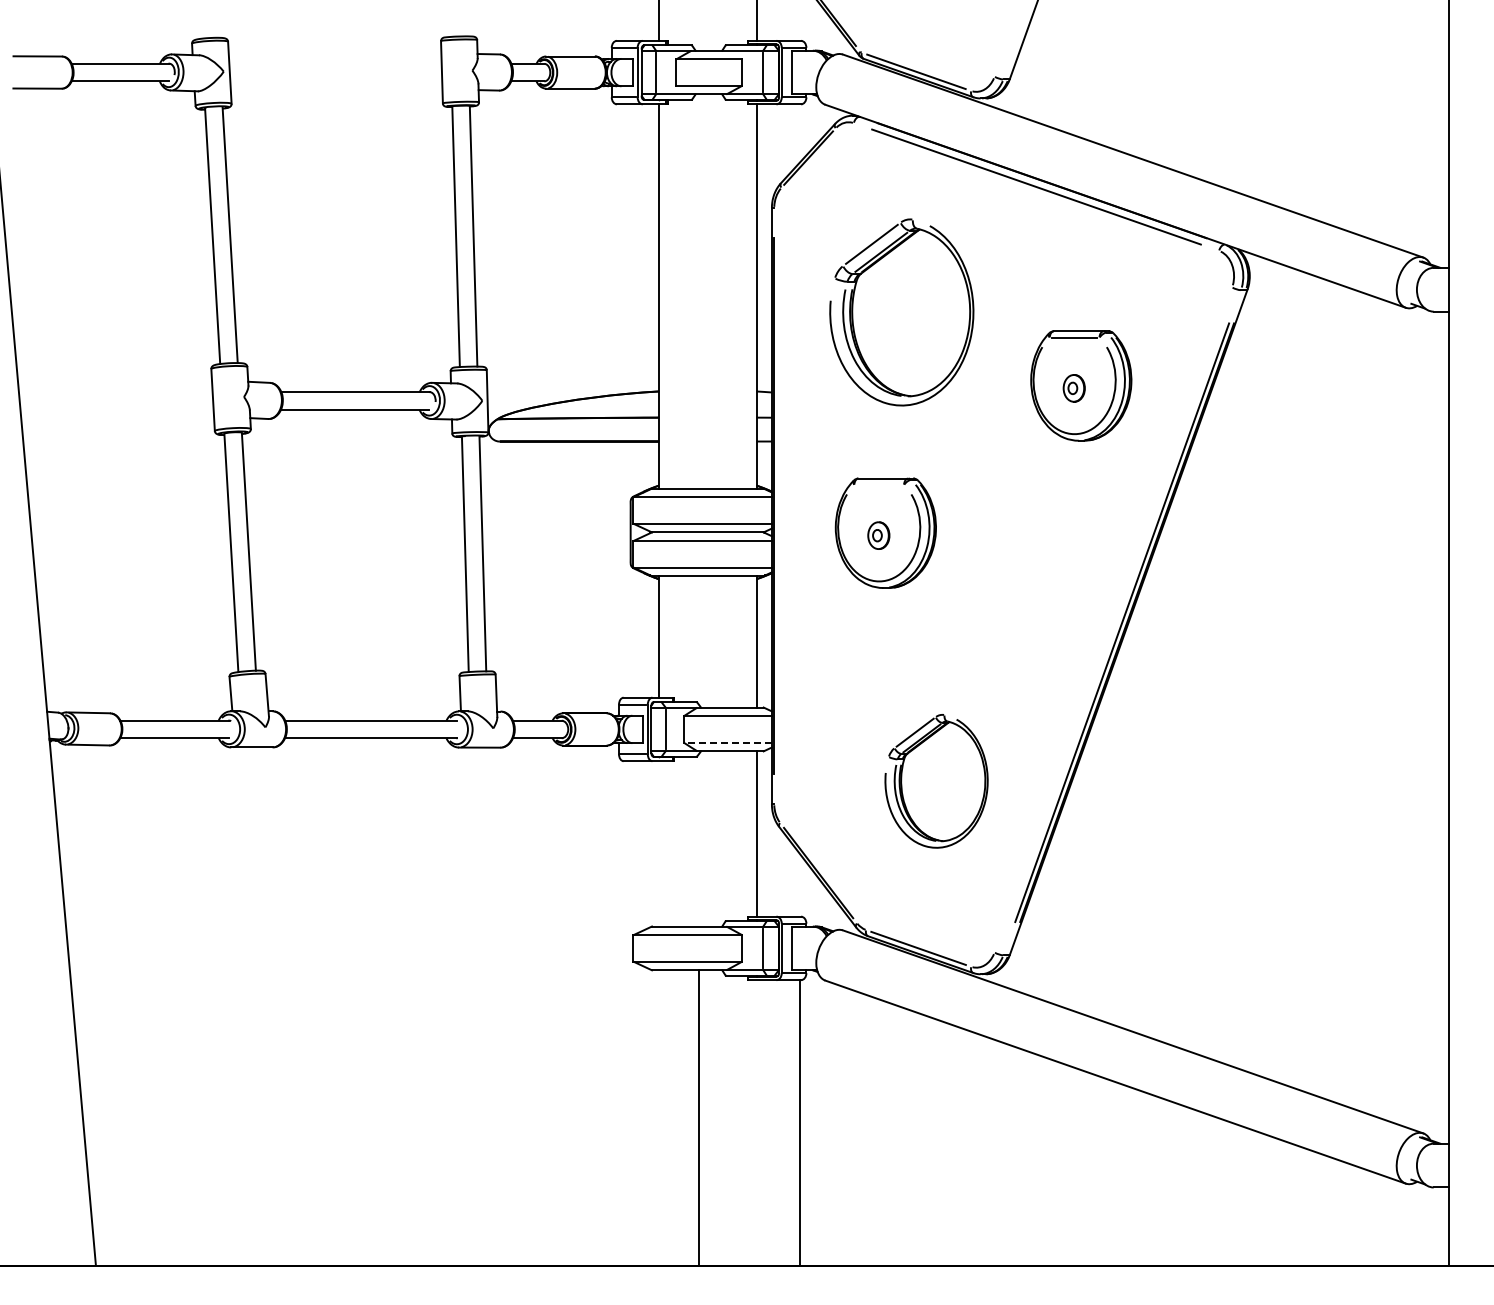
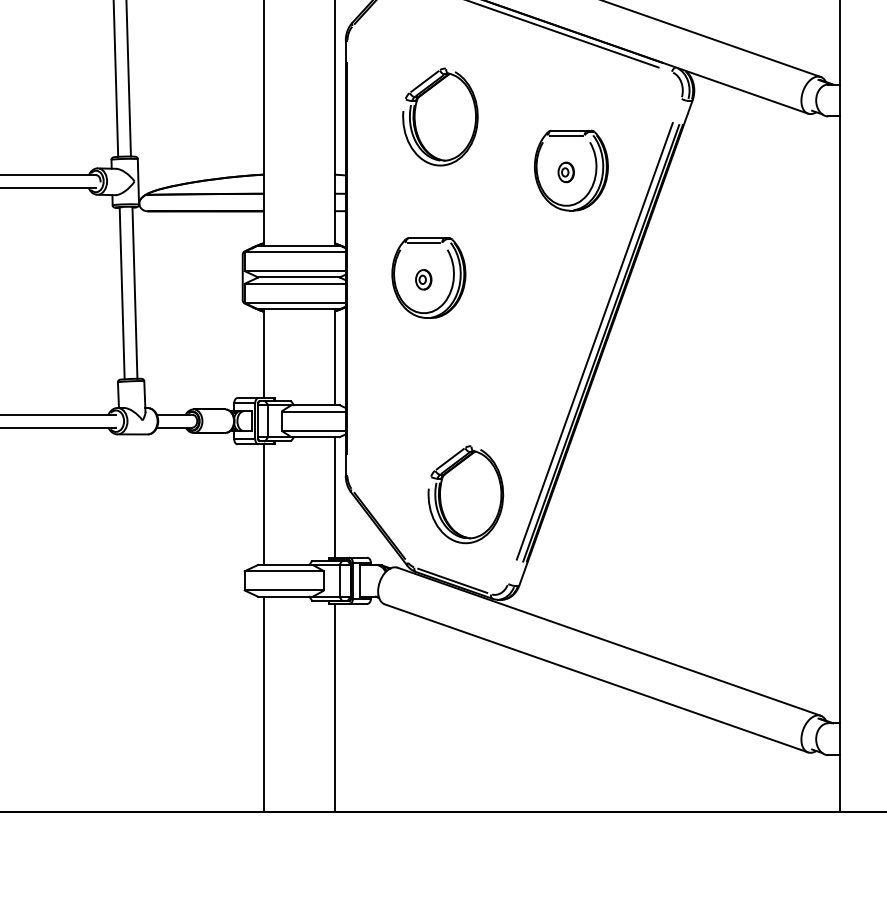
part: (901, 312) -> (440, 117), size x0.71
line: (878, 485) -> (423, 243), added
line: (1113, 619) -> (594, 340), added
line: (727, 742) -> (313, 430), dashed -> solid
part: (936, 781) -> (465, 494), moved
line: (659, 843) -> (263, 504), added
line: (699, 1117) -> (263, 704), moved
line: (799, 1122) -> (334, 707), moved

